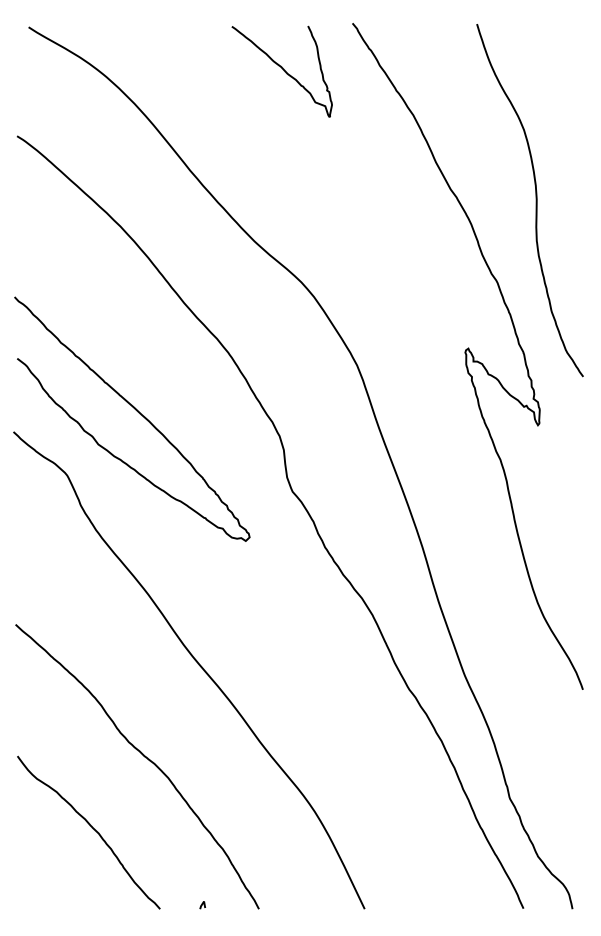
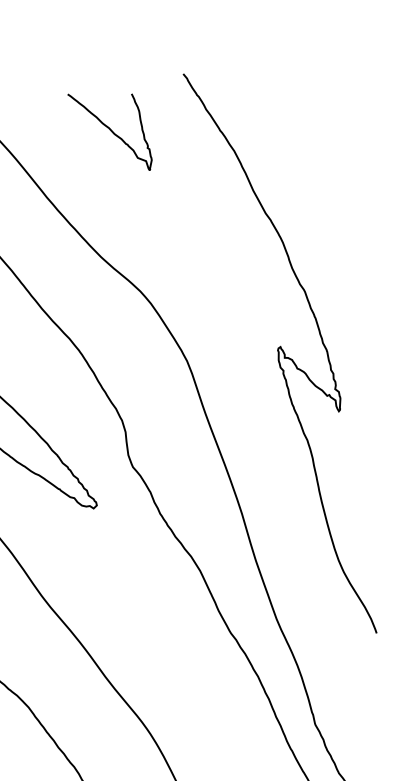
curve: (282, 69) -> (110, 130), moved
curve: (535, 200) -> (336, 222), removed

